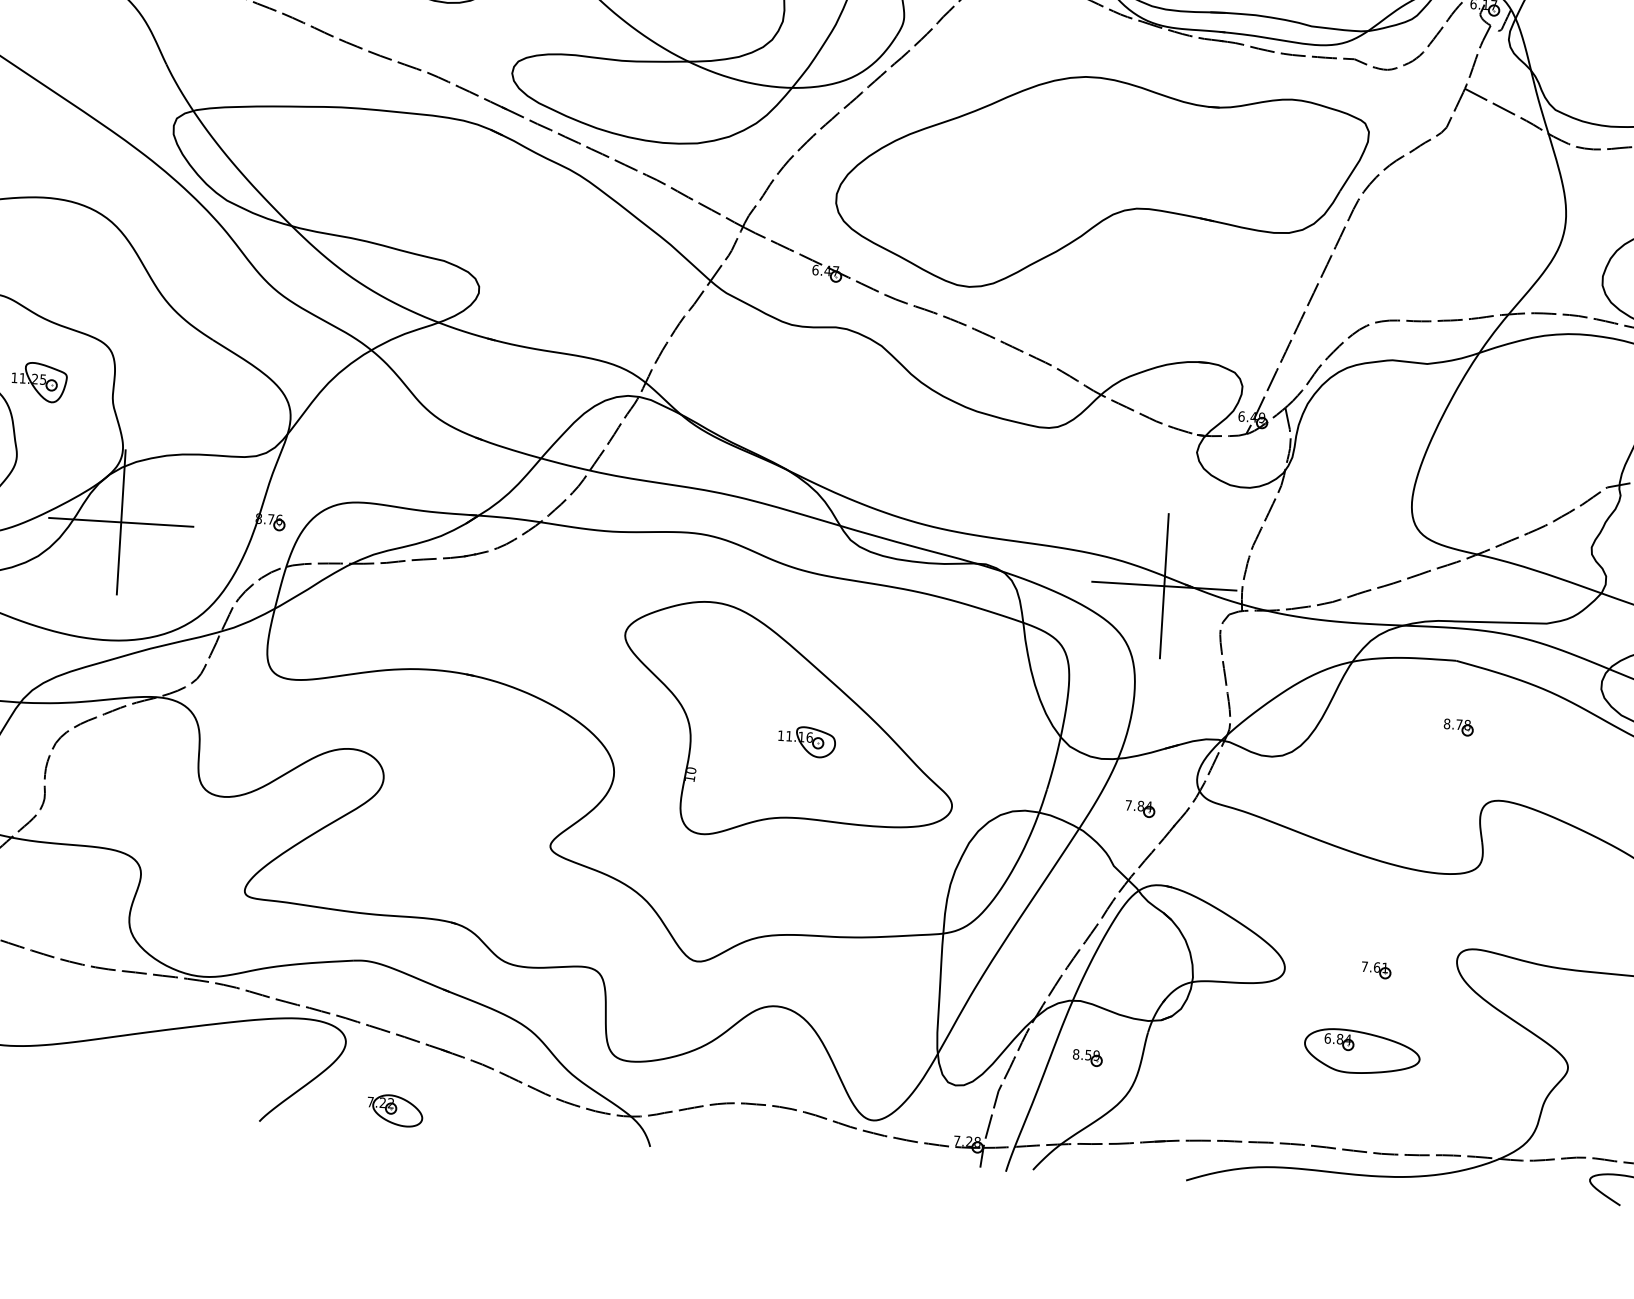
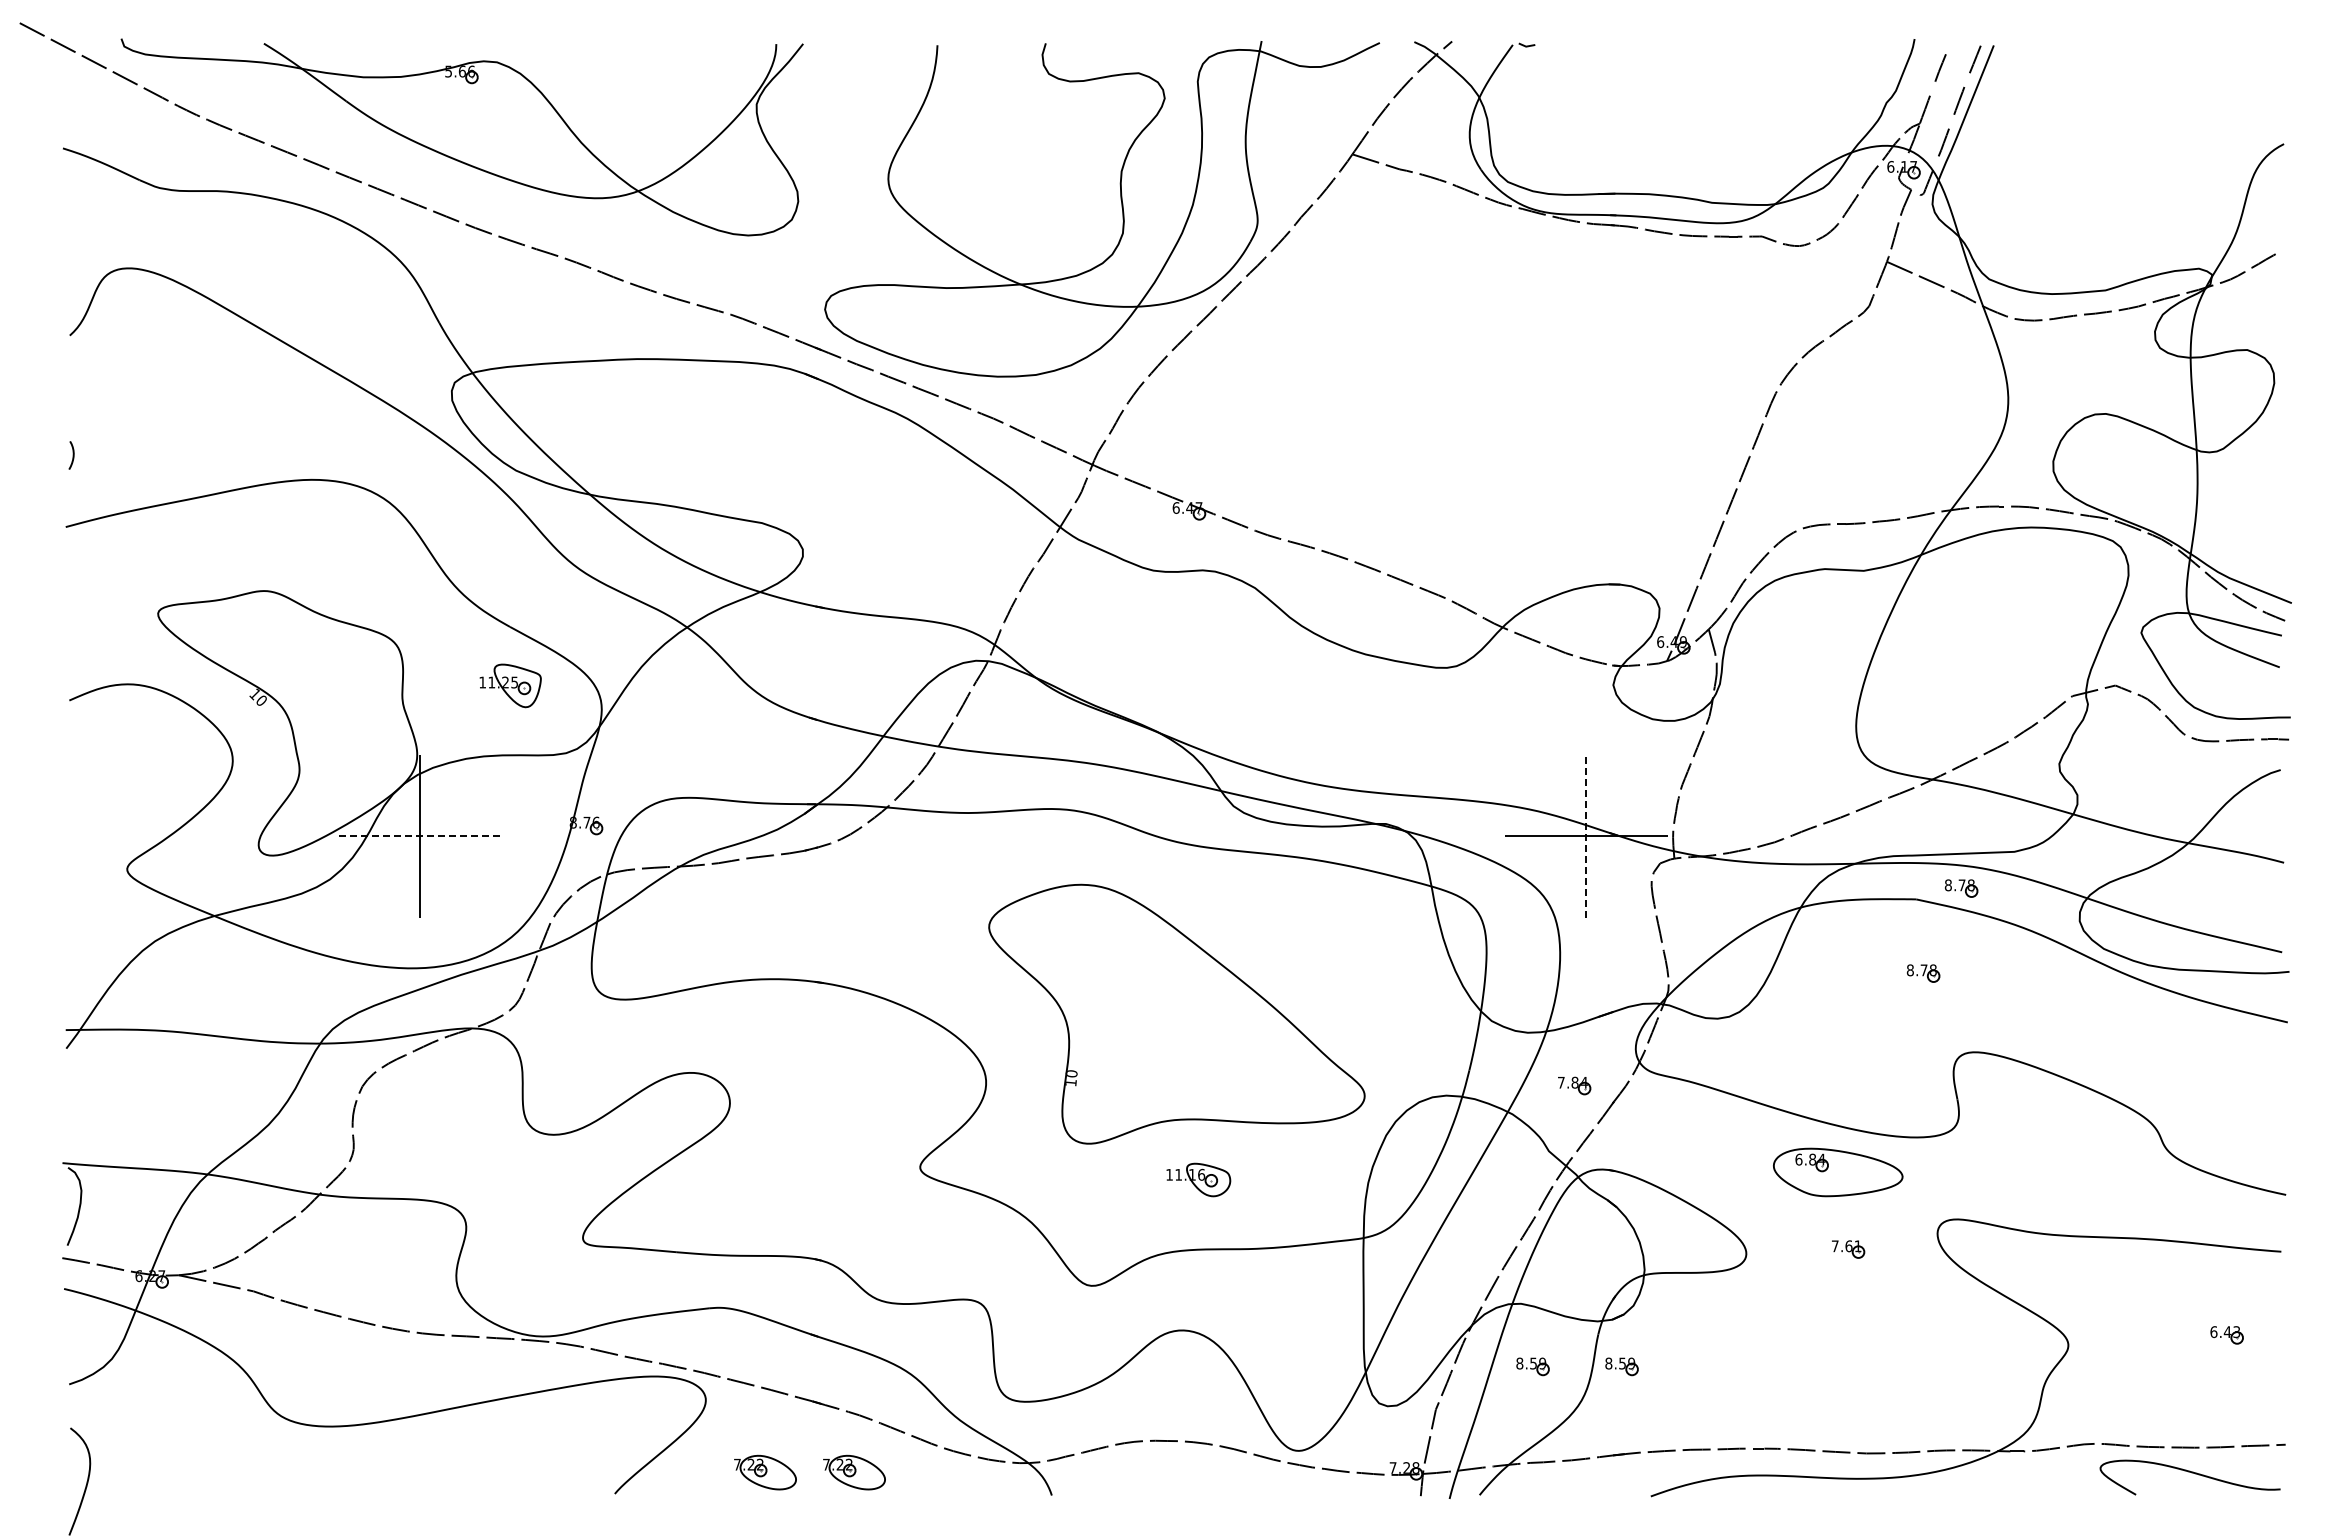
part: (1101, 186) -> (1488, 395), removed
part: (39, 382) -> (510, 685), moved
line: (121, 522) -> (420, 836), solid -> dashed
line: (1164, 586) -> (1586, 836), solid -> dashed
part: (1497, 653) -> (1961, 888), added
part: (806, 741) -> (1198, 1179), moved
part: (1362, 1052) -> (1838, 1172), moved
part: (1166, 1062) -> (1621, 1366), added
part: (474, 1115) -> (854, 1472), added

